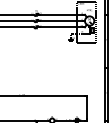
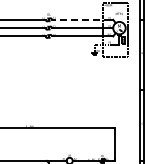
line: (61, 14) -> (81, 19), solid -> dashed

